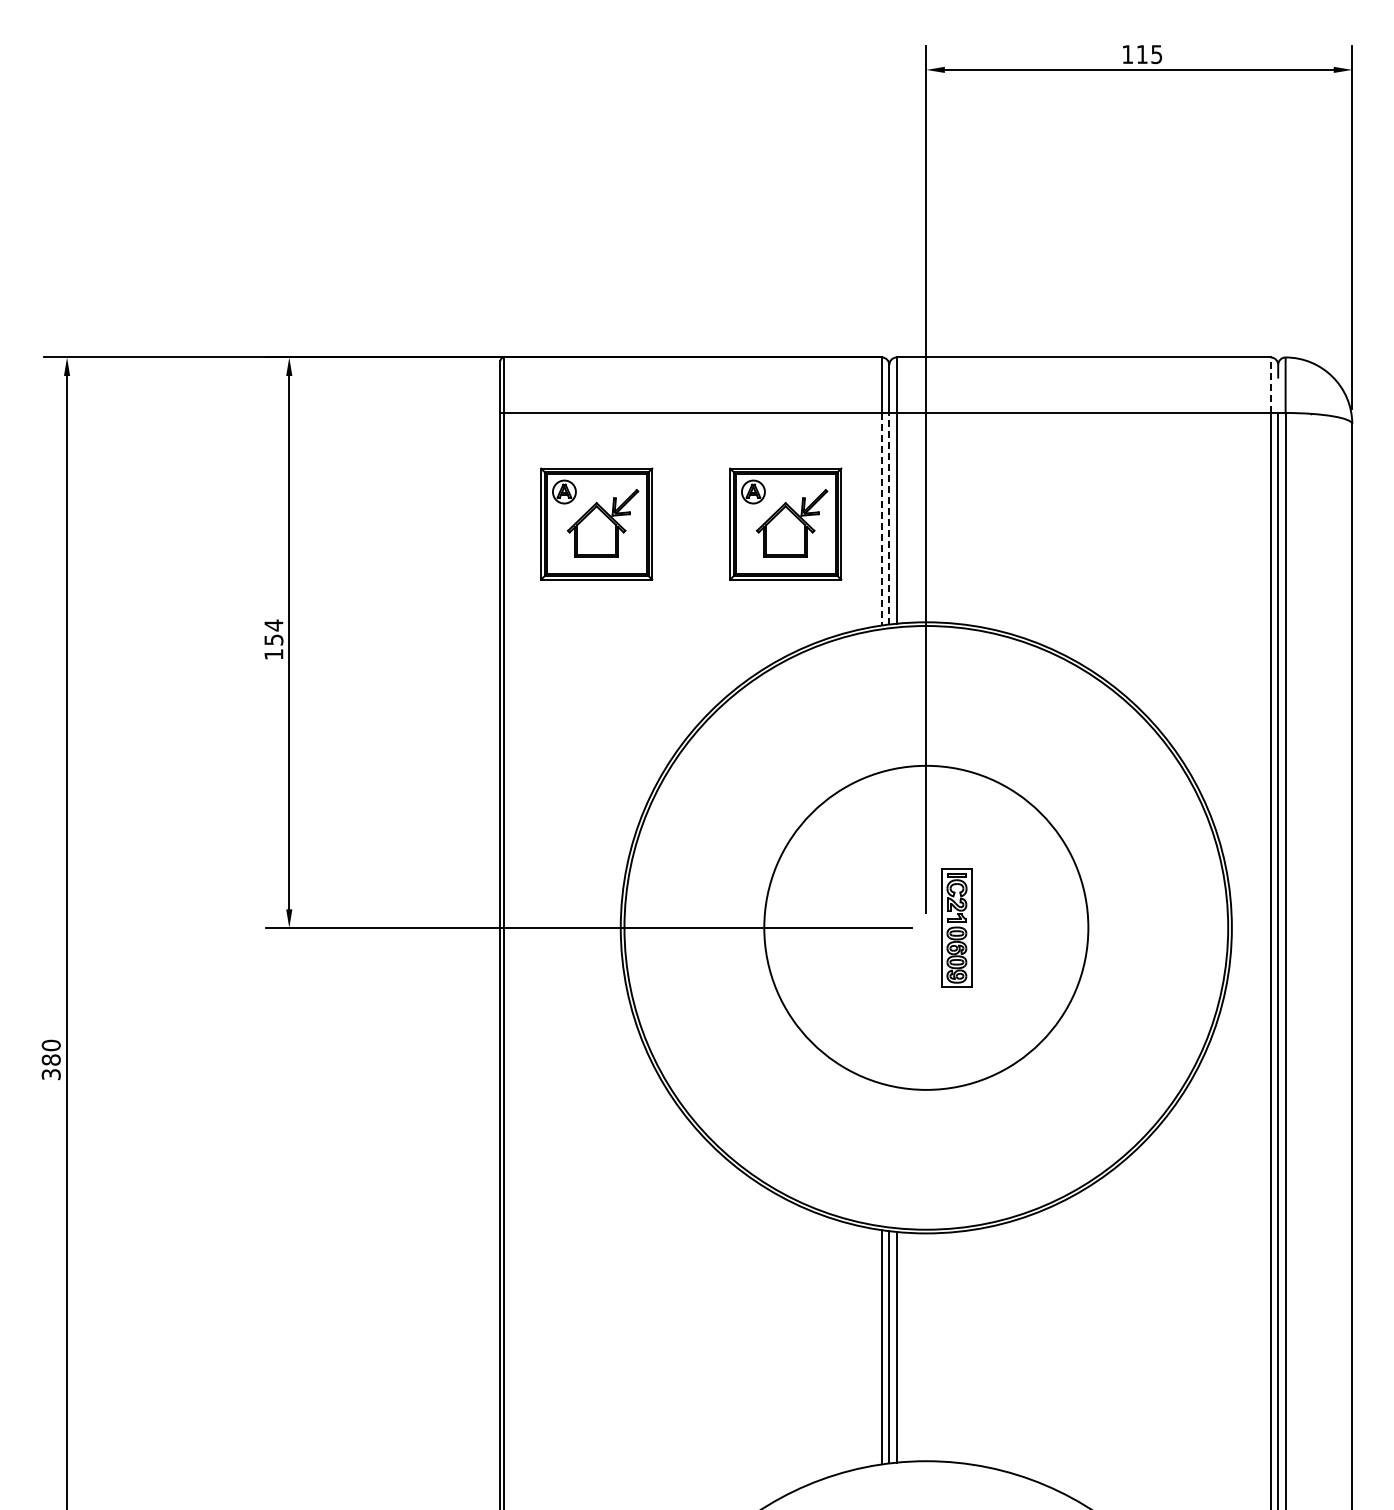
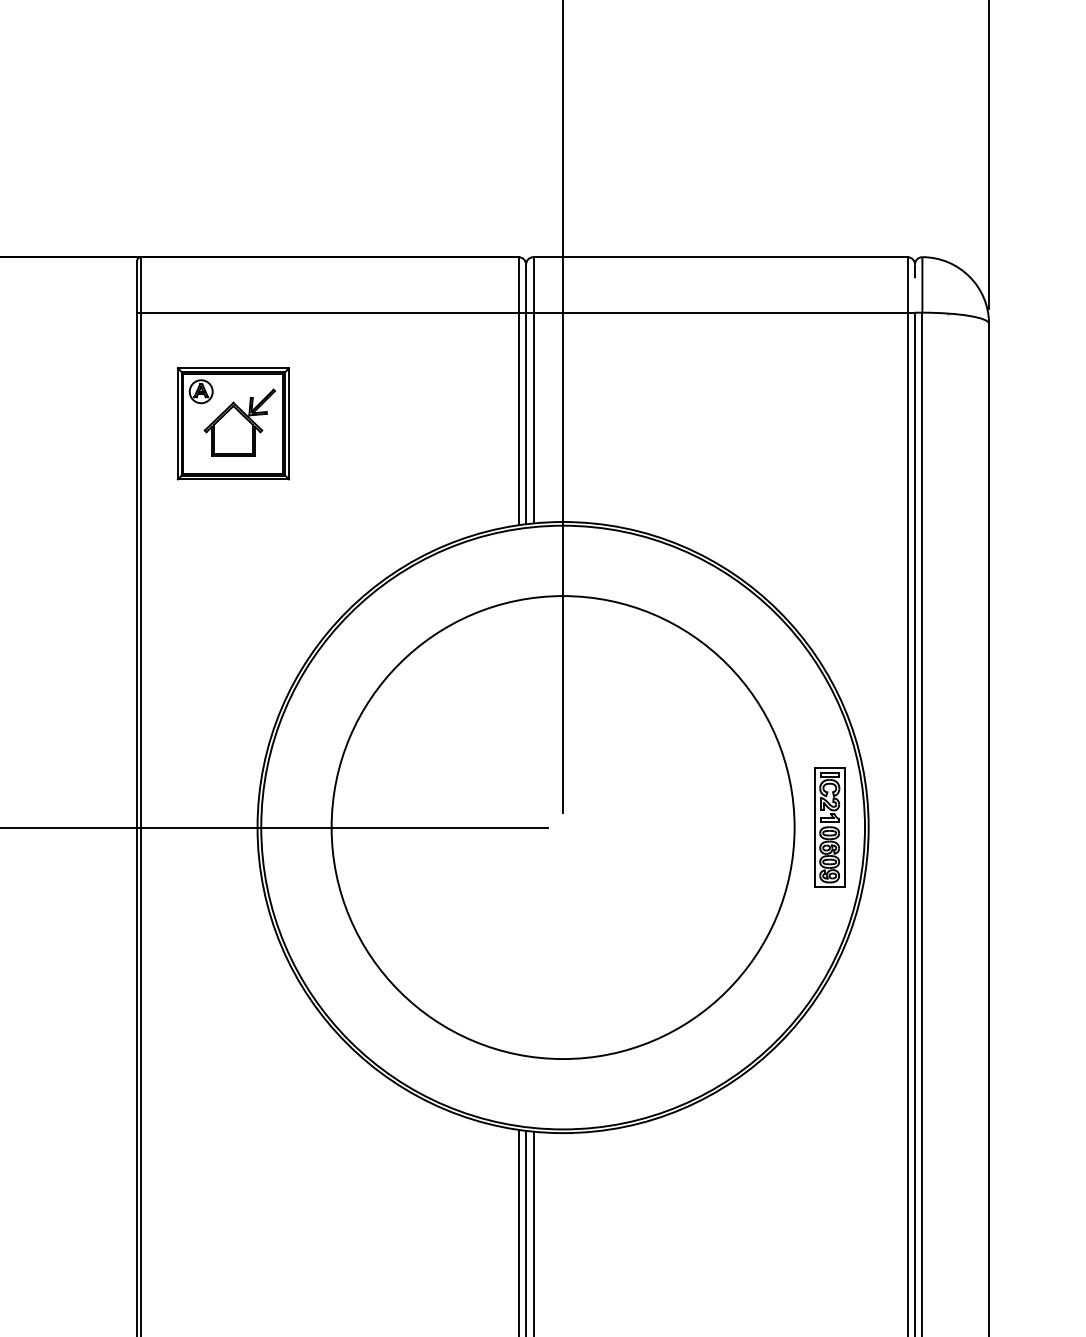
line: (1270, 385) -> (907, 285), dashed -> solid
line: (889, 518) -> (526, 418), dashed -> solid
line: (881, 519) -> (518, 419), dashed -> solid
part: (785, 523) -> (422, 423), removed
circle: (925, 927) -> (562, 827), size x1.43
part: (956, 927) -> (829, 827), moved

